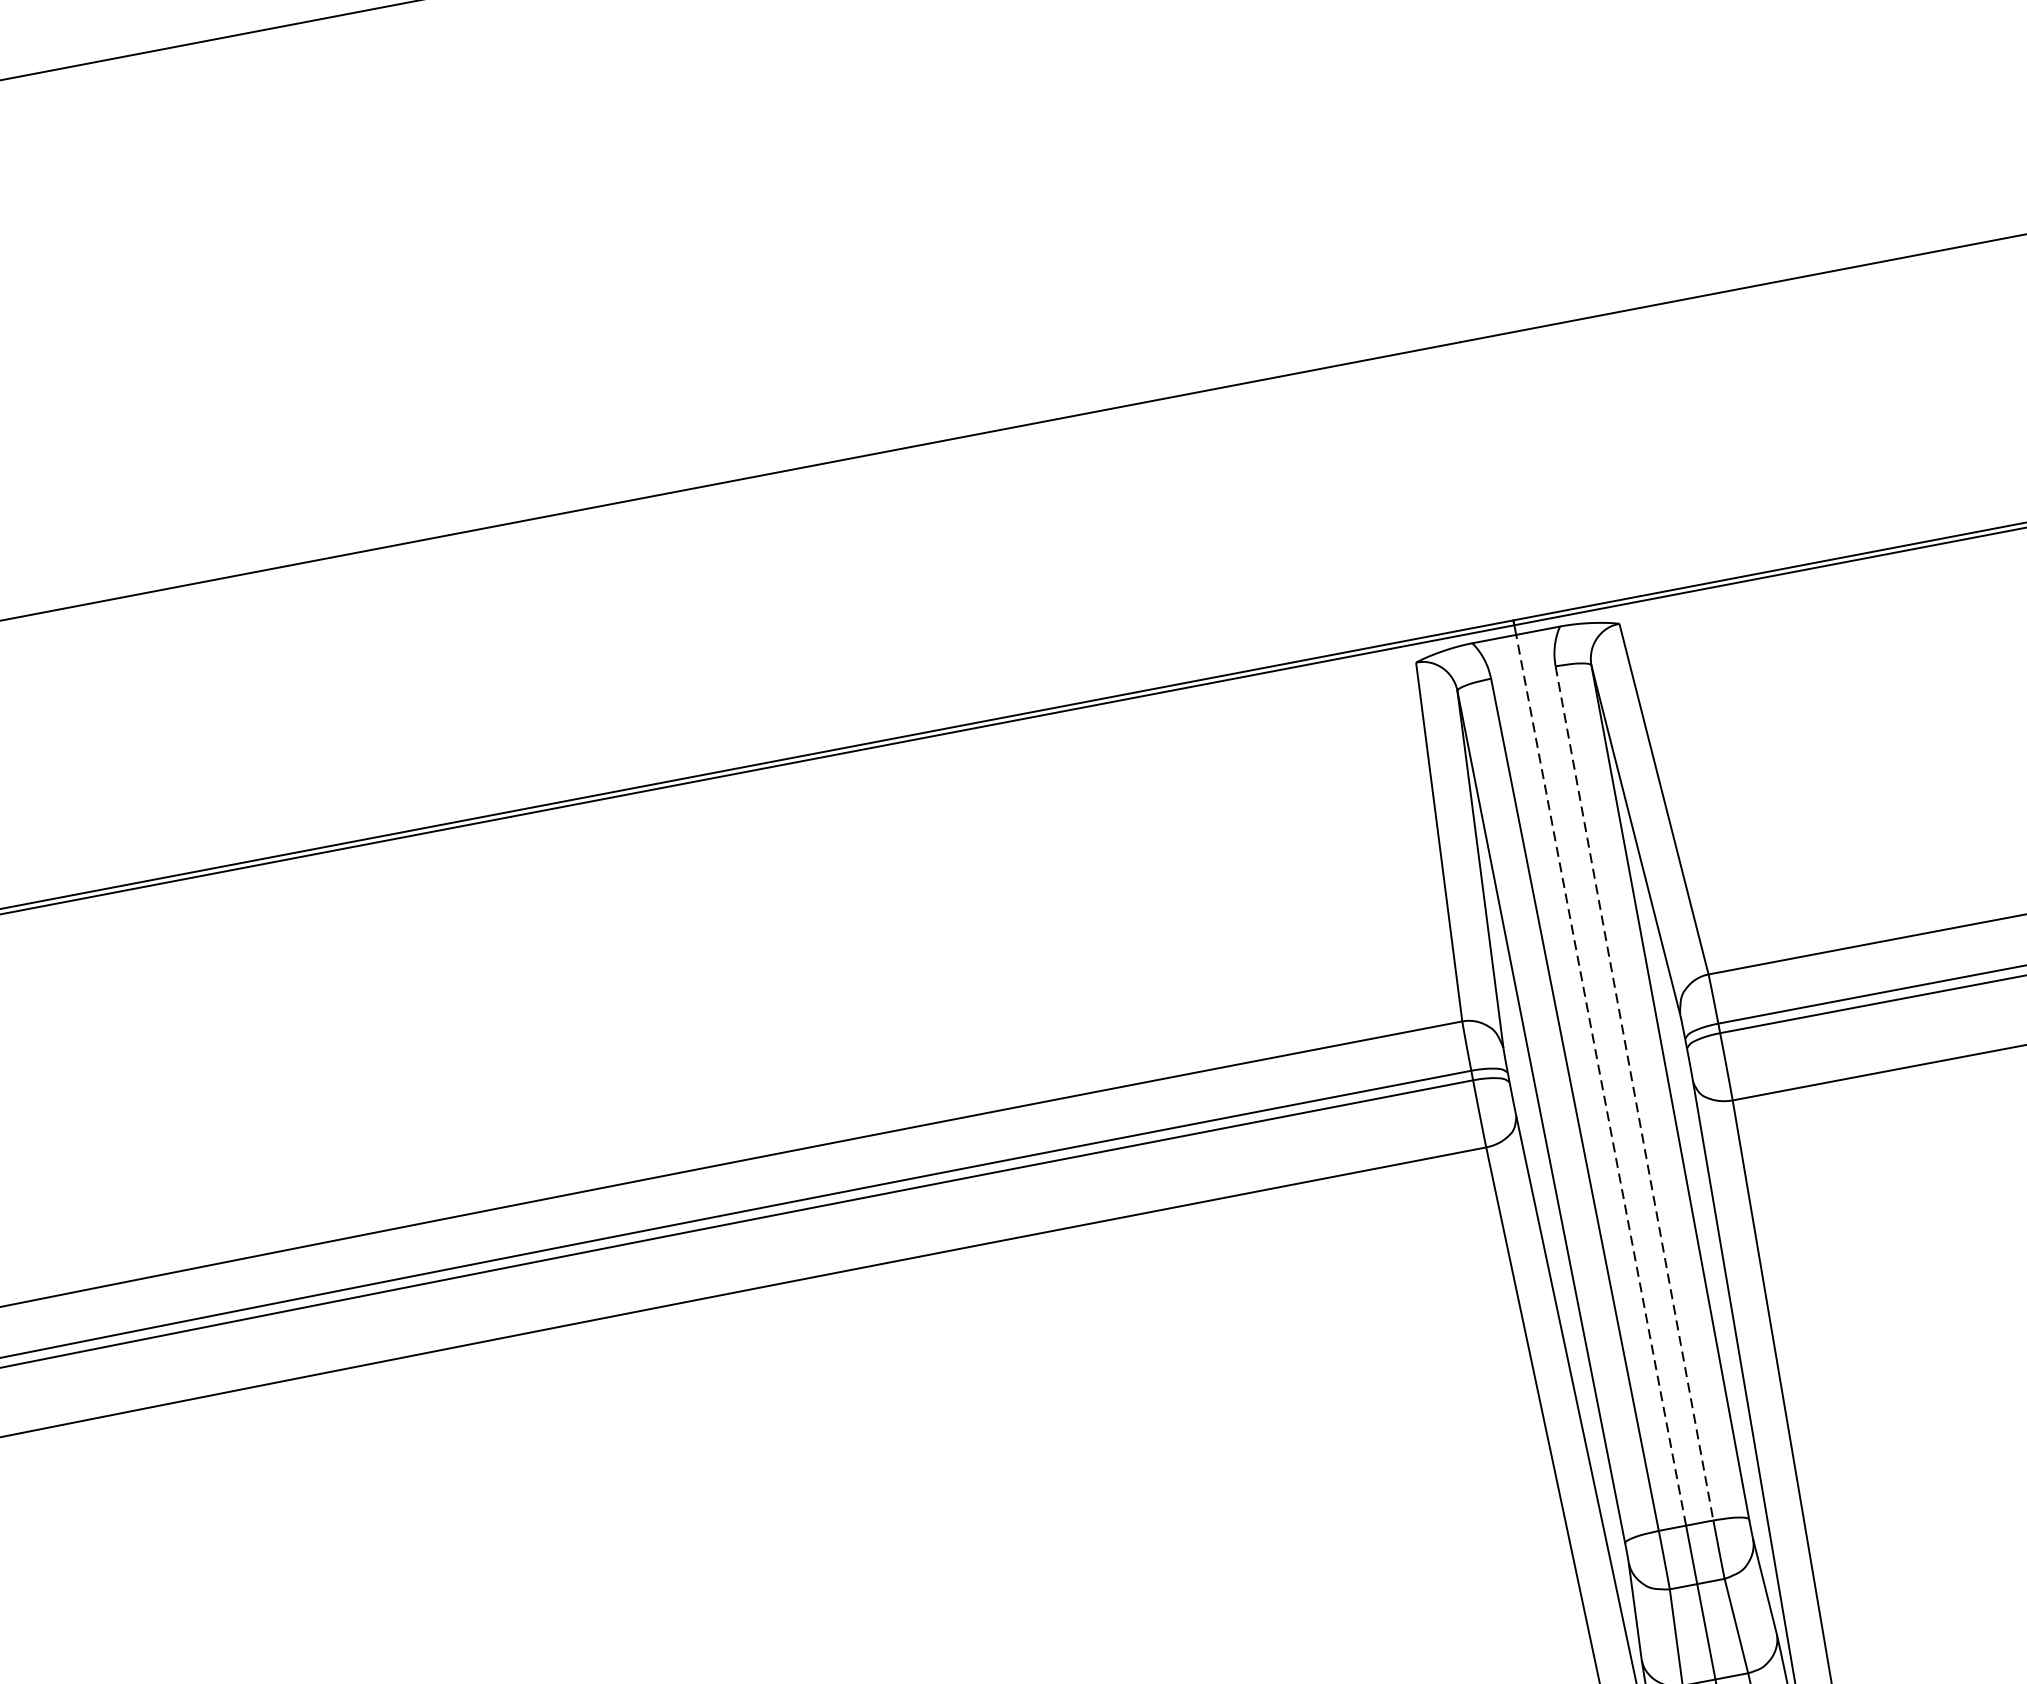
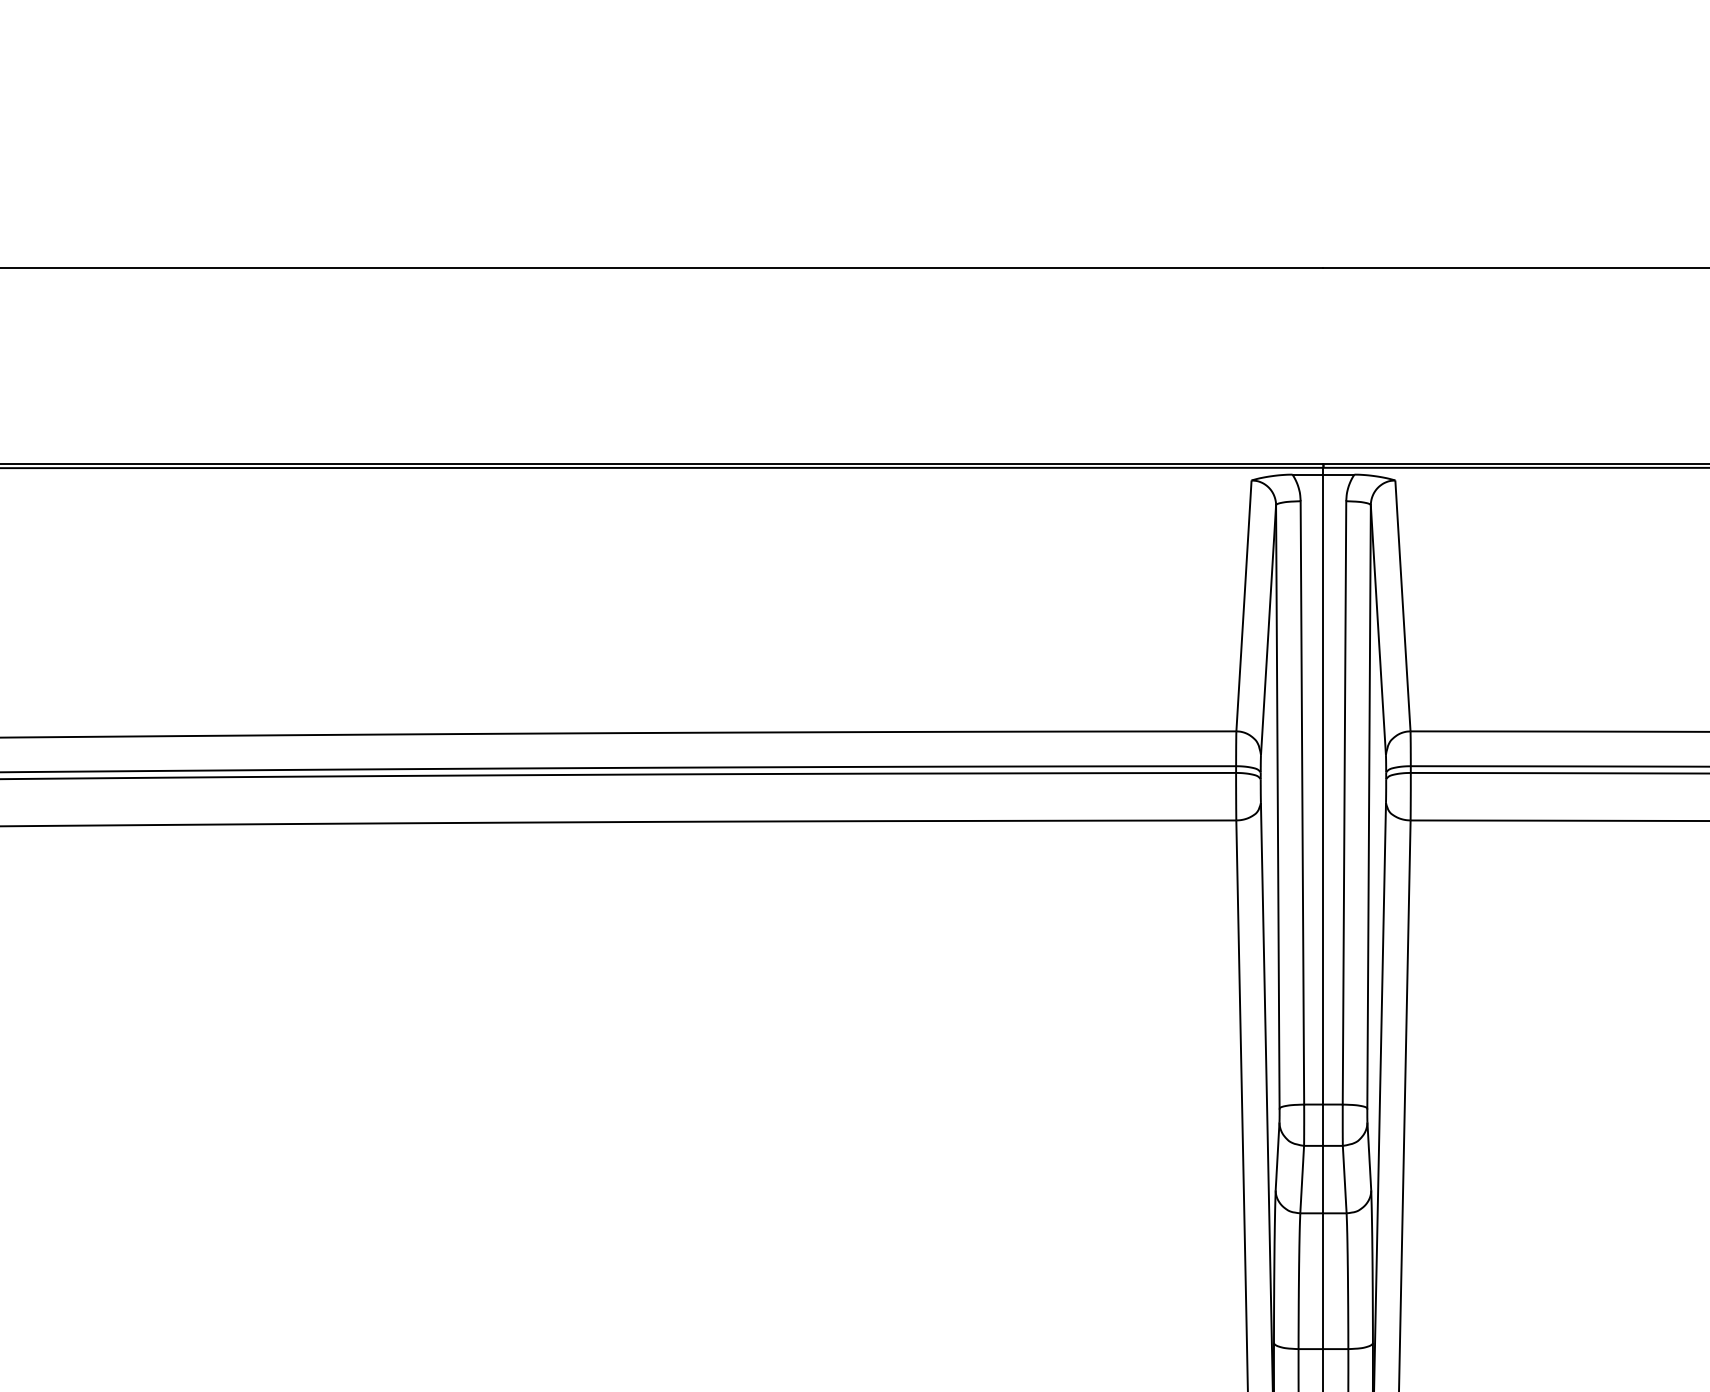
line: (1601, 1080) -> (1323, 789), dashed -> solid
line: (1634, 1092) -> (1344, 802), dashed -> solid

